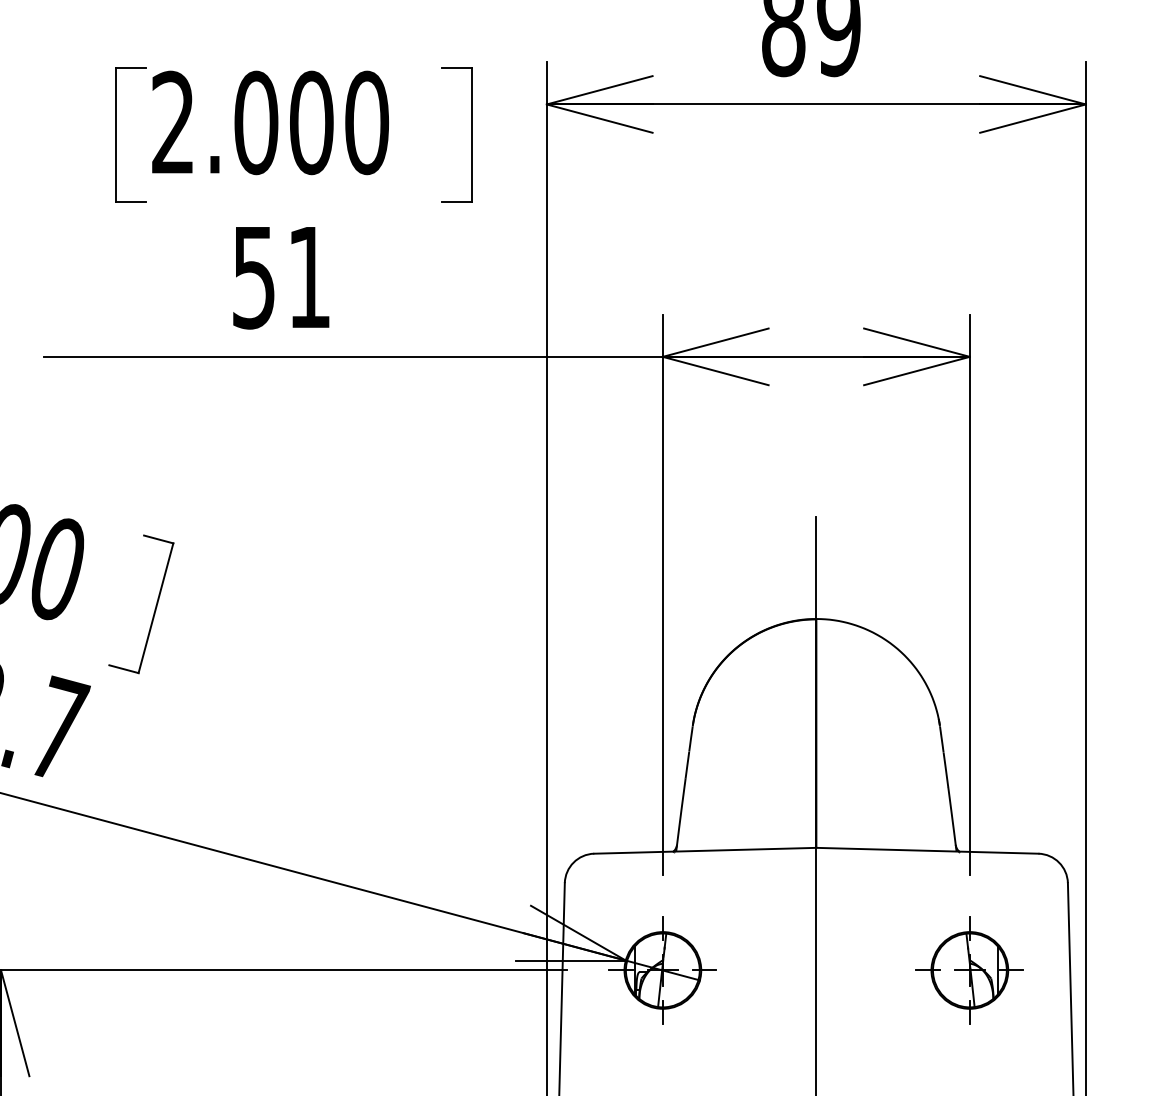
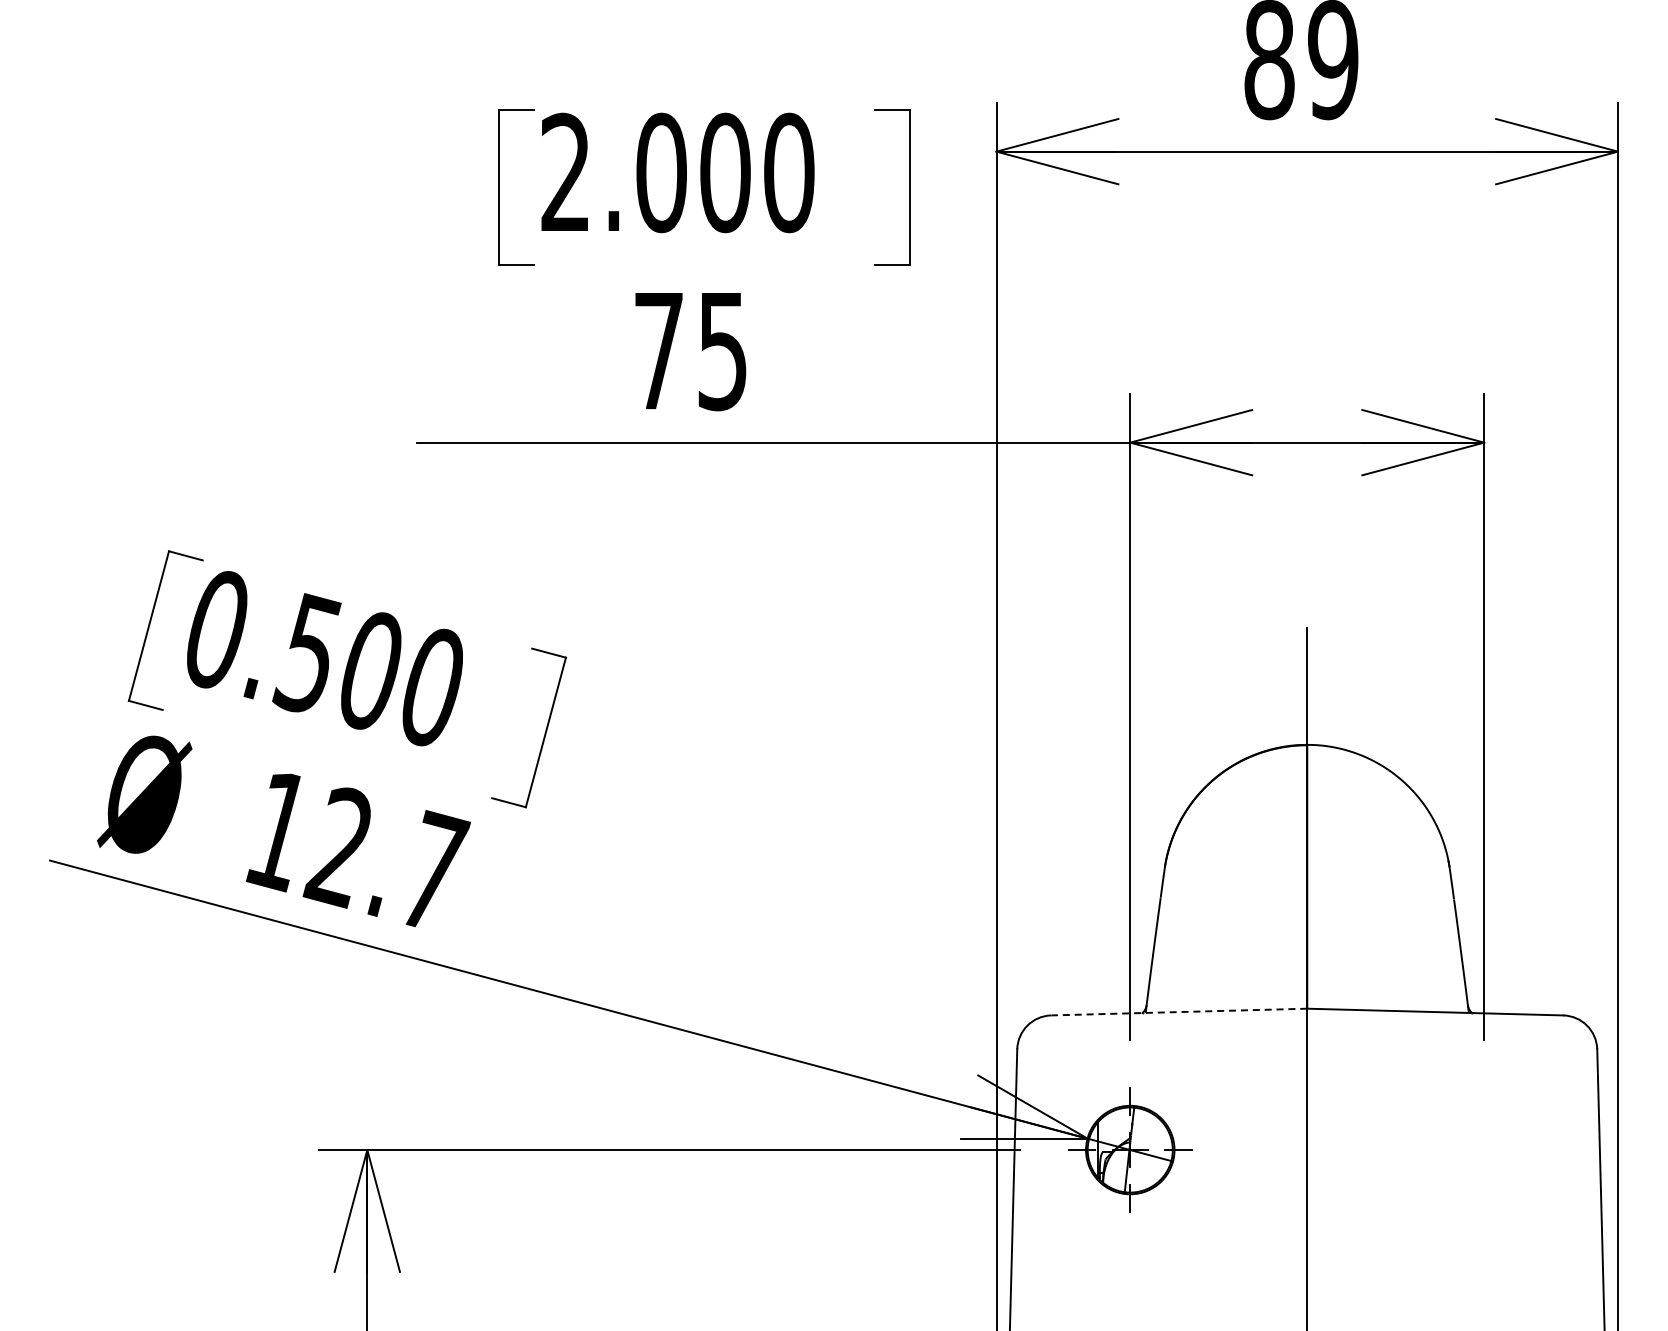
text: (281, 278) -> (690, 352), 51 -> 75
line: (704, 851) -> (1178, 1012), solid -> dashed
part: (970, 969) -> (1484, 1149), removed

